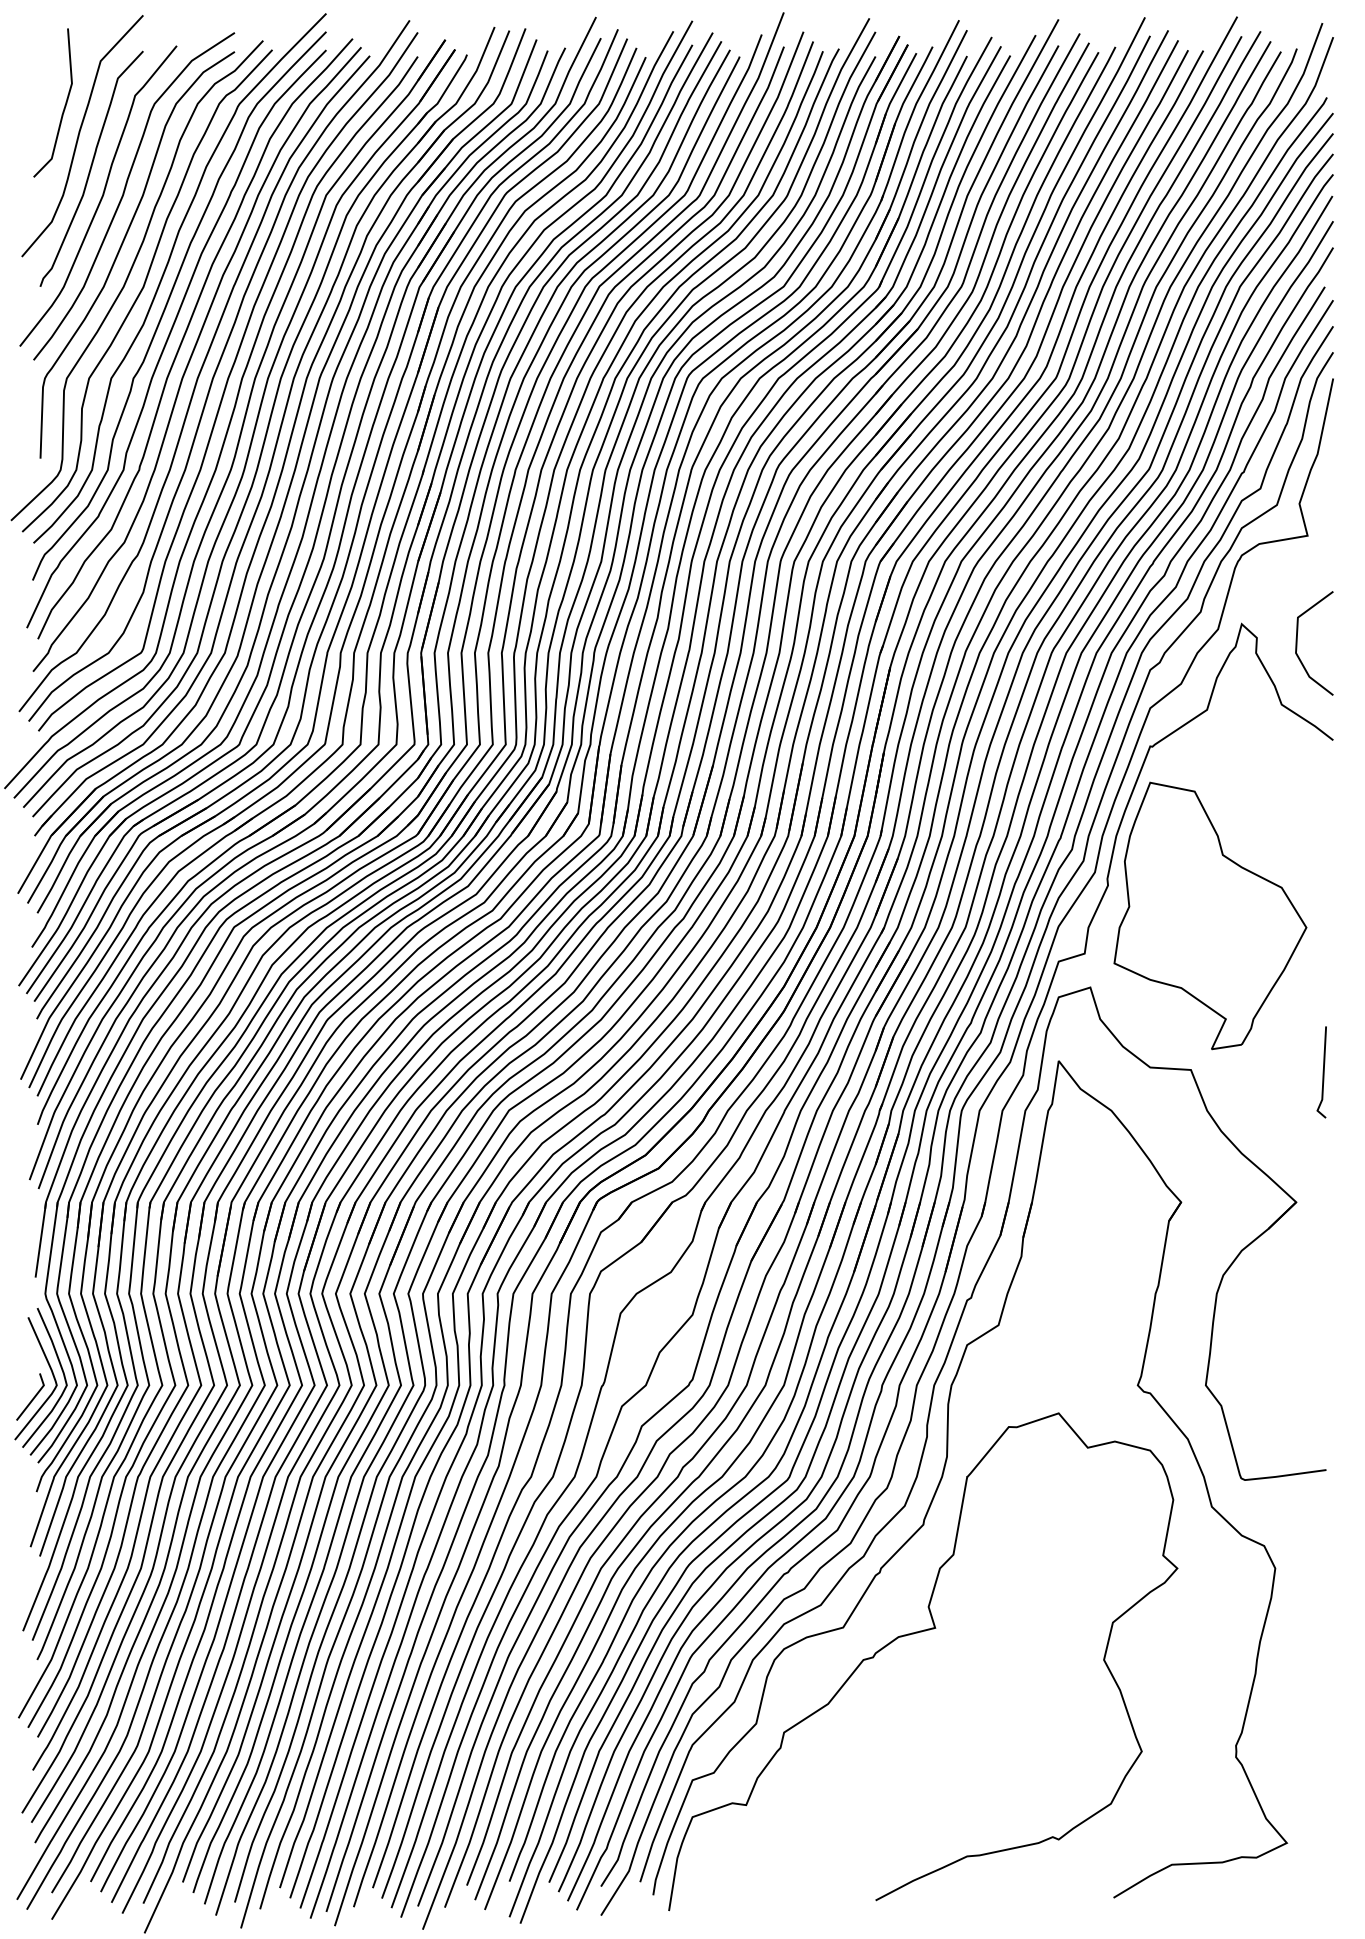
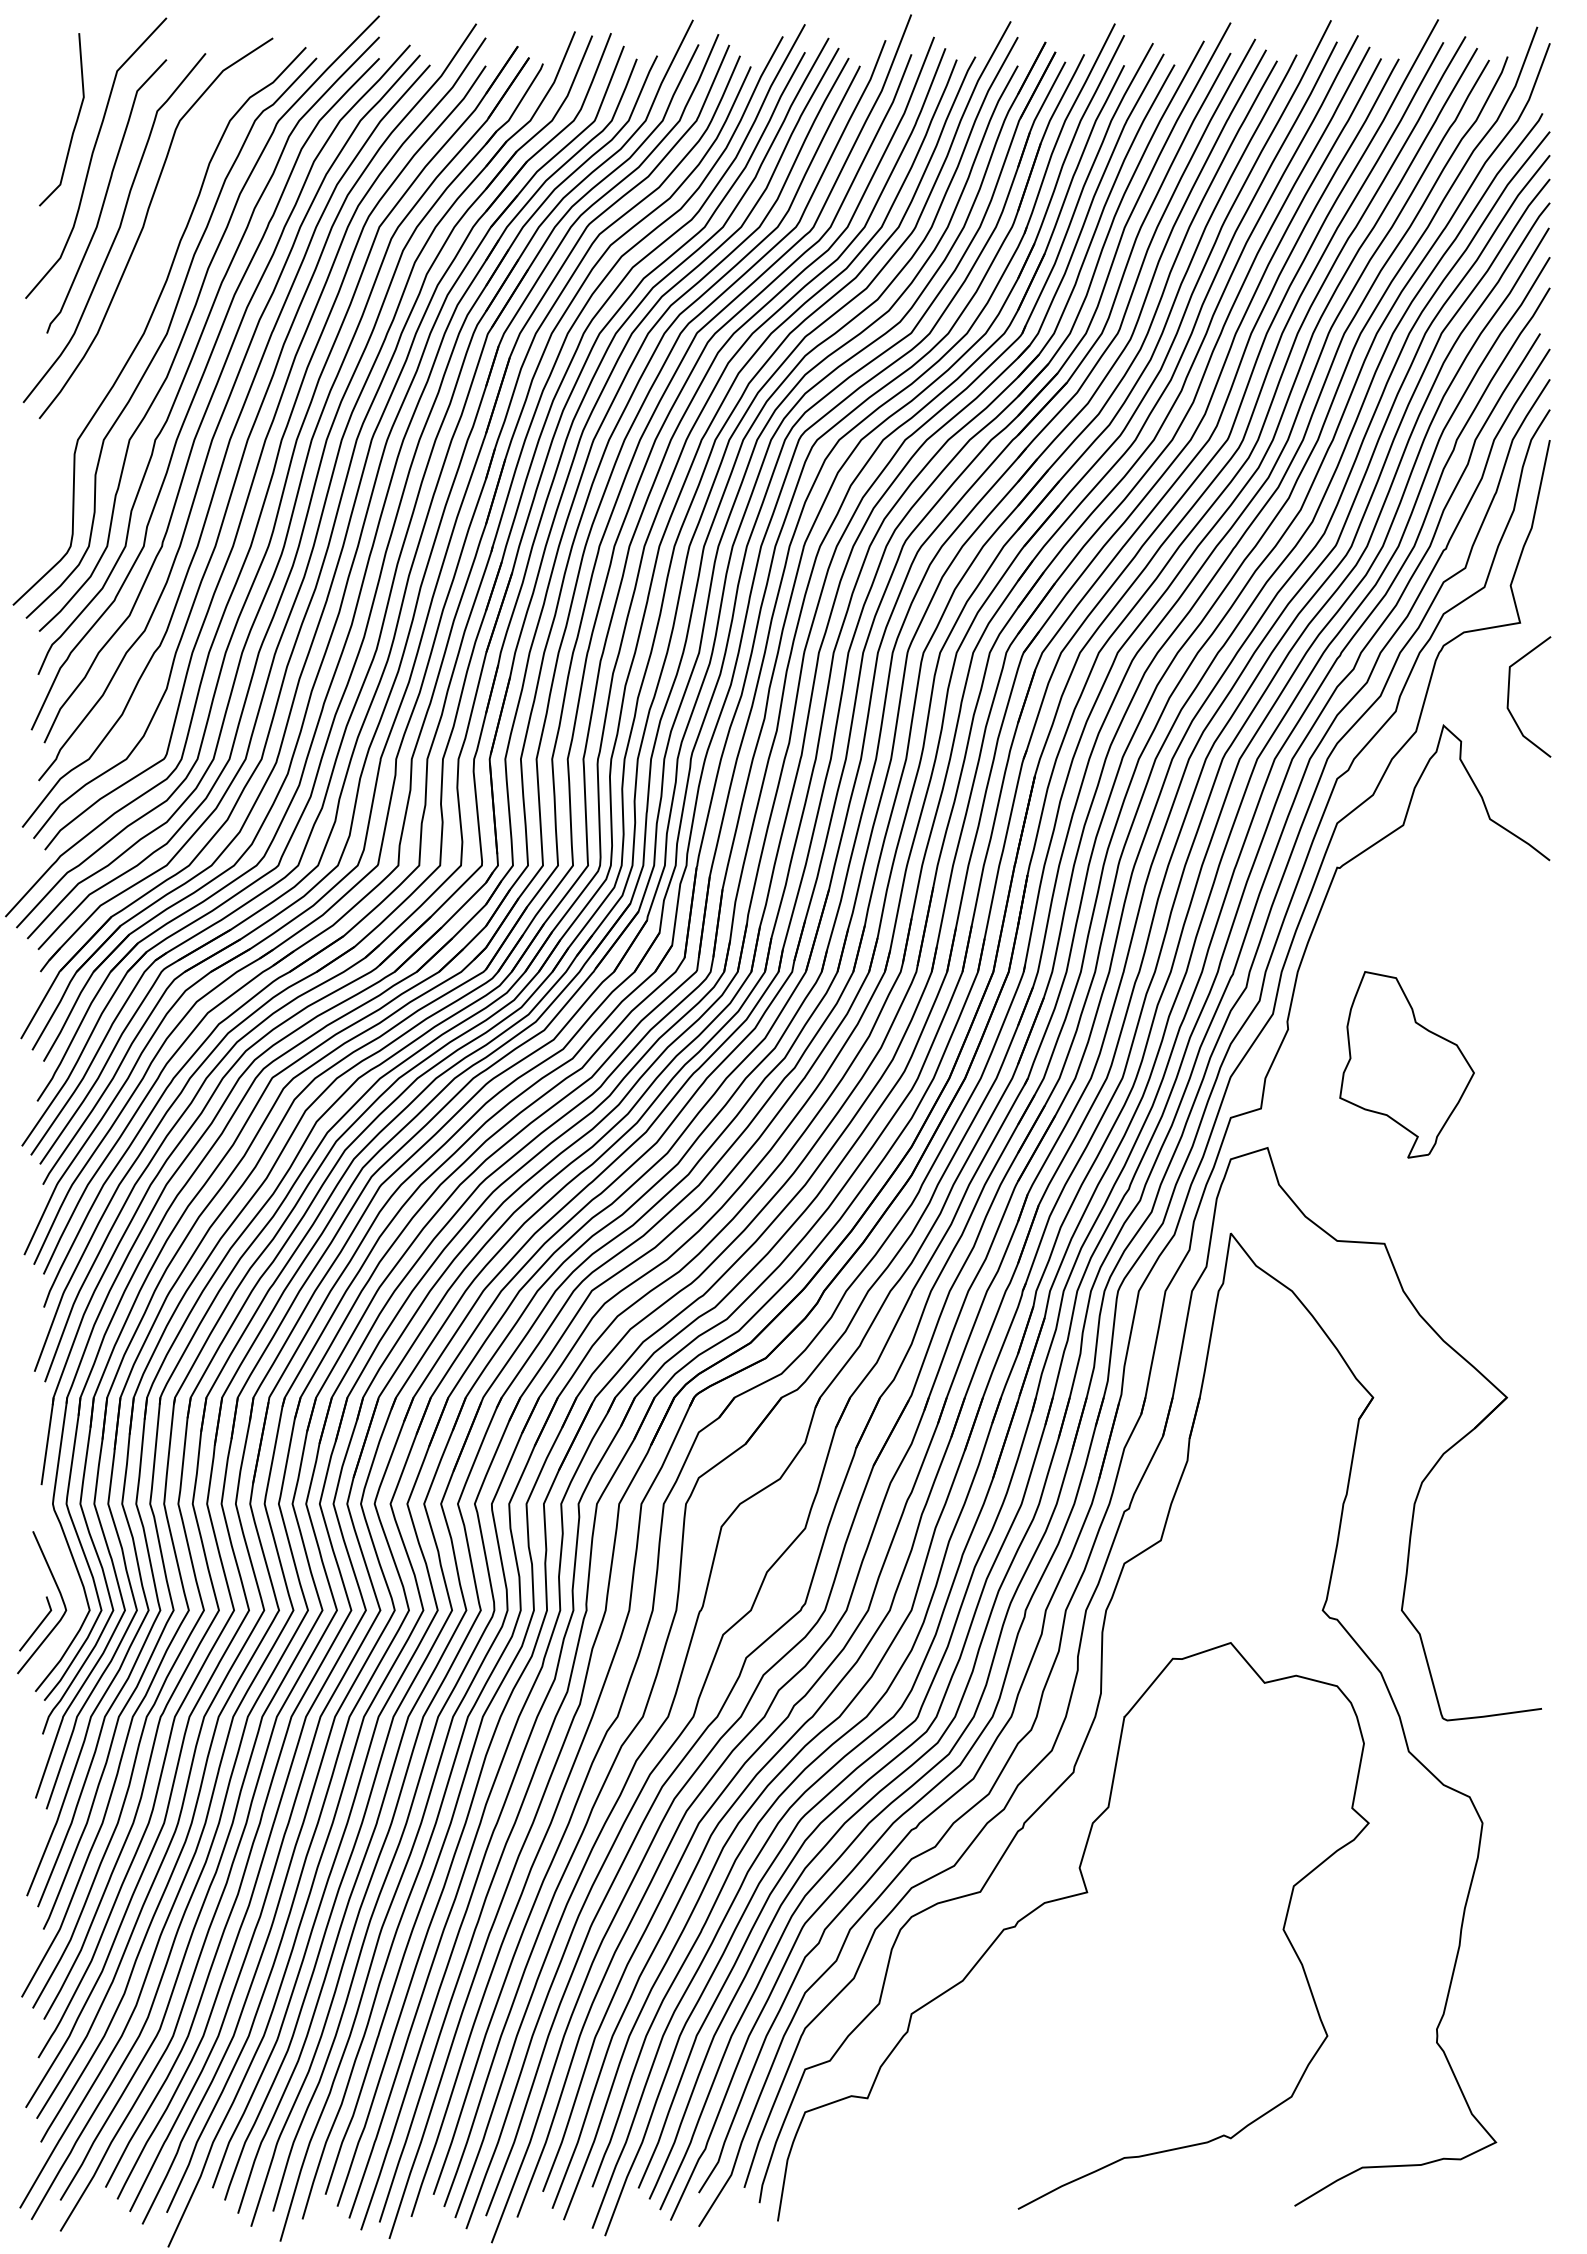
curve: (121, 248) -> (141, 288), removed
line: (1297, 643) -> (1509, 696), moved
part: (1209, 915) -> (1406, 1064), size x0.6
line: (1322, 1072) -> (1537, 1246), removed
curve: (61, 1369) -> (71, 1592), removed

